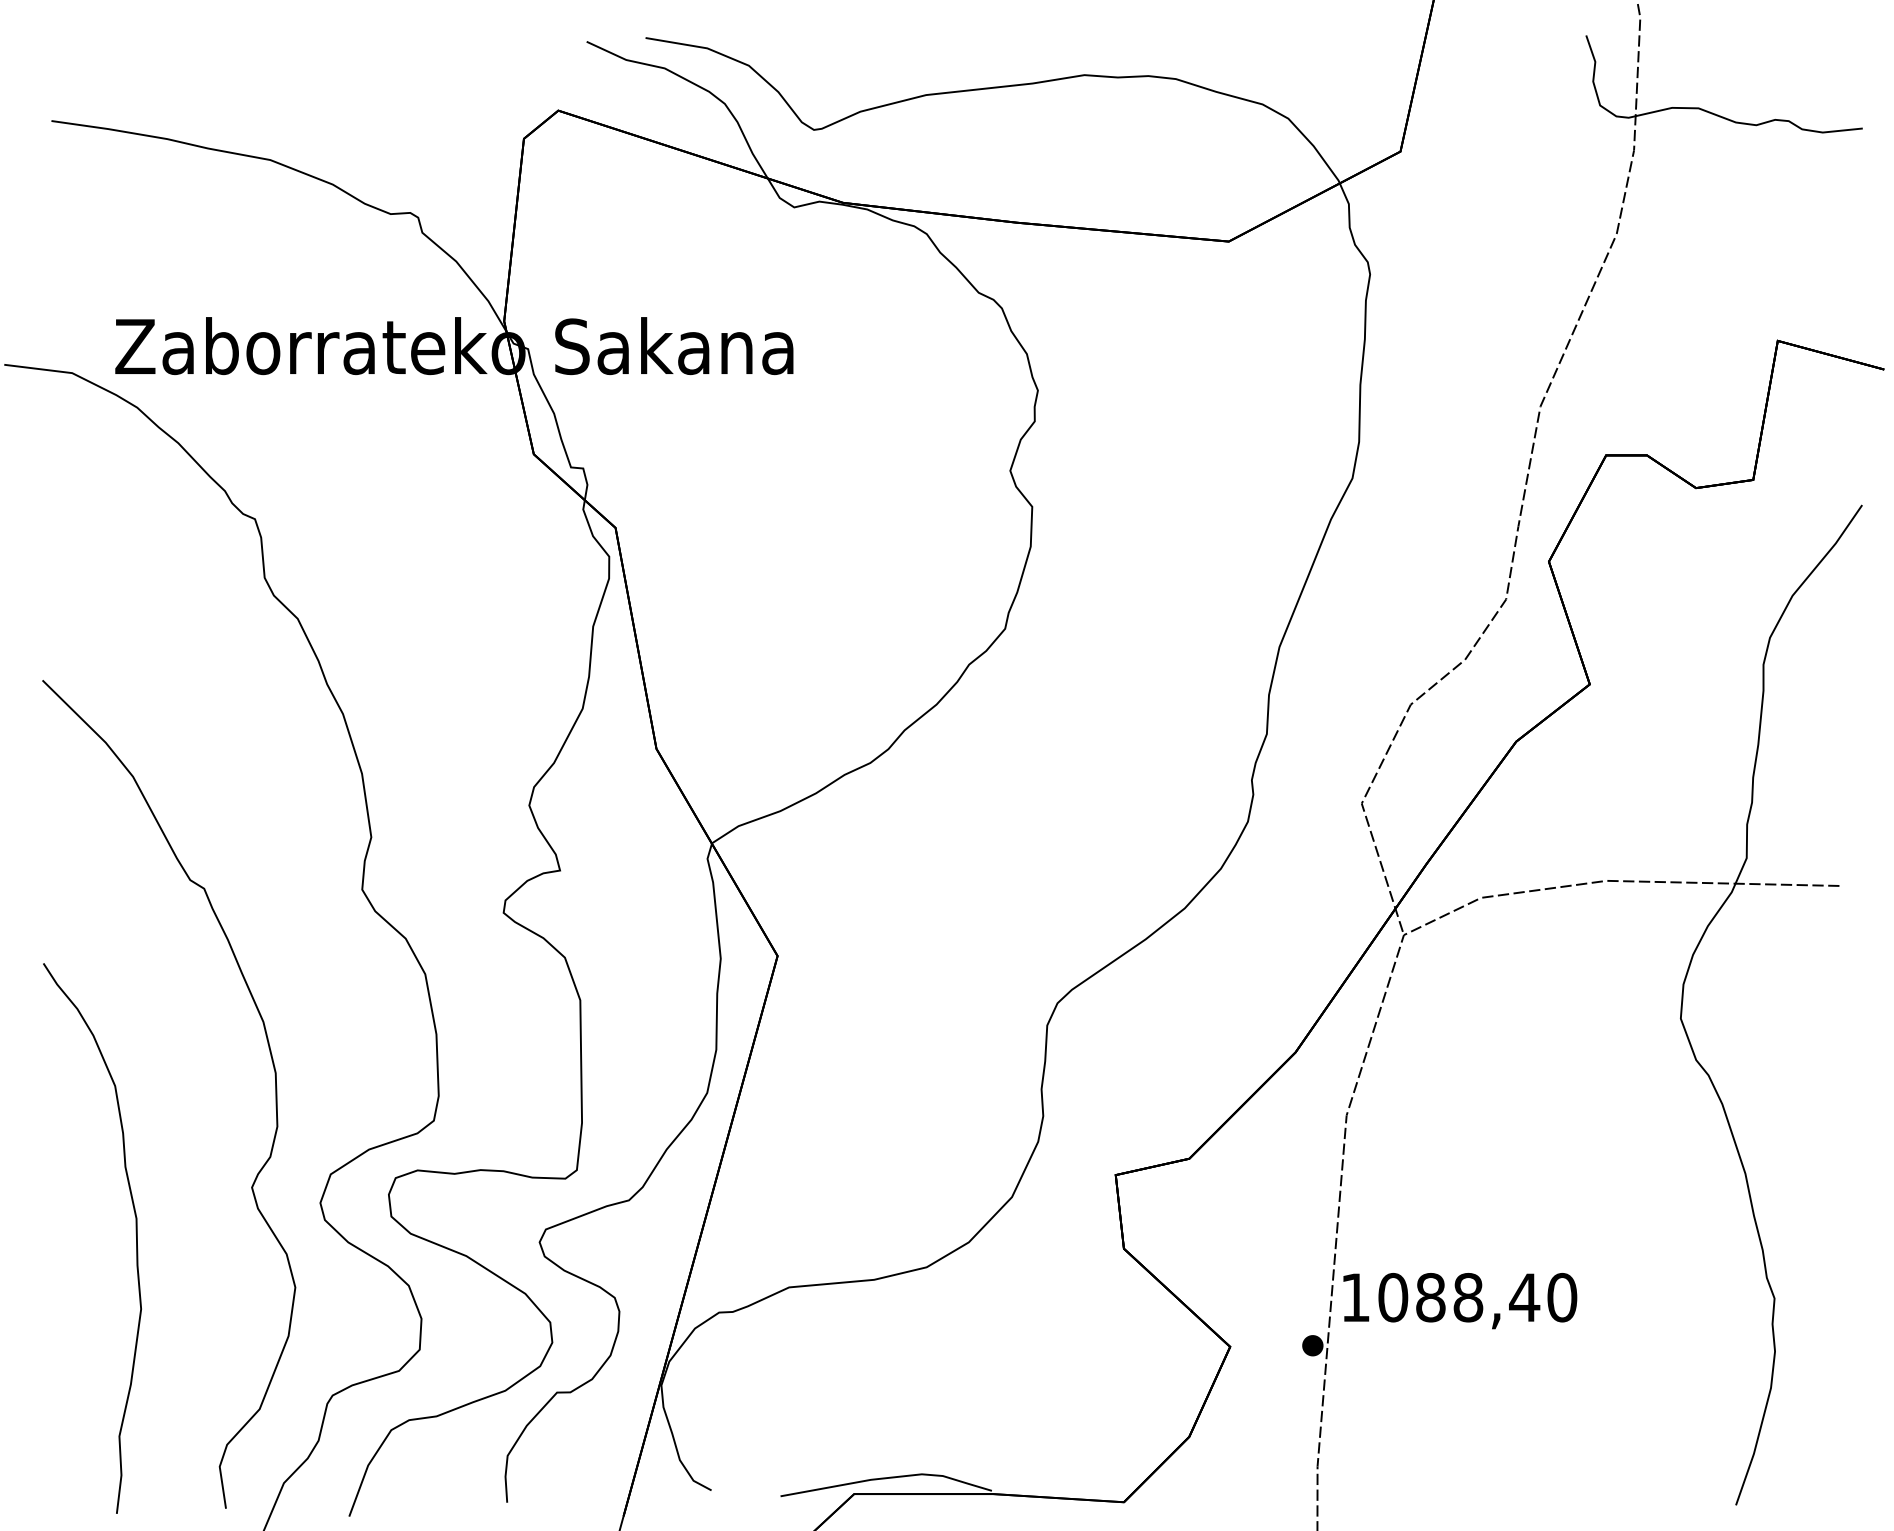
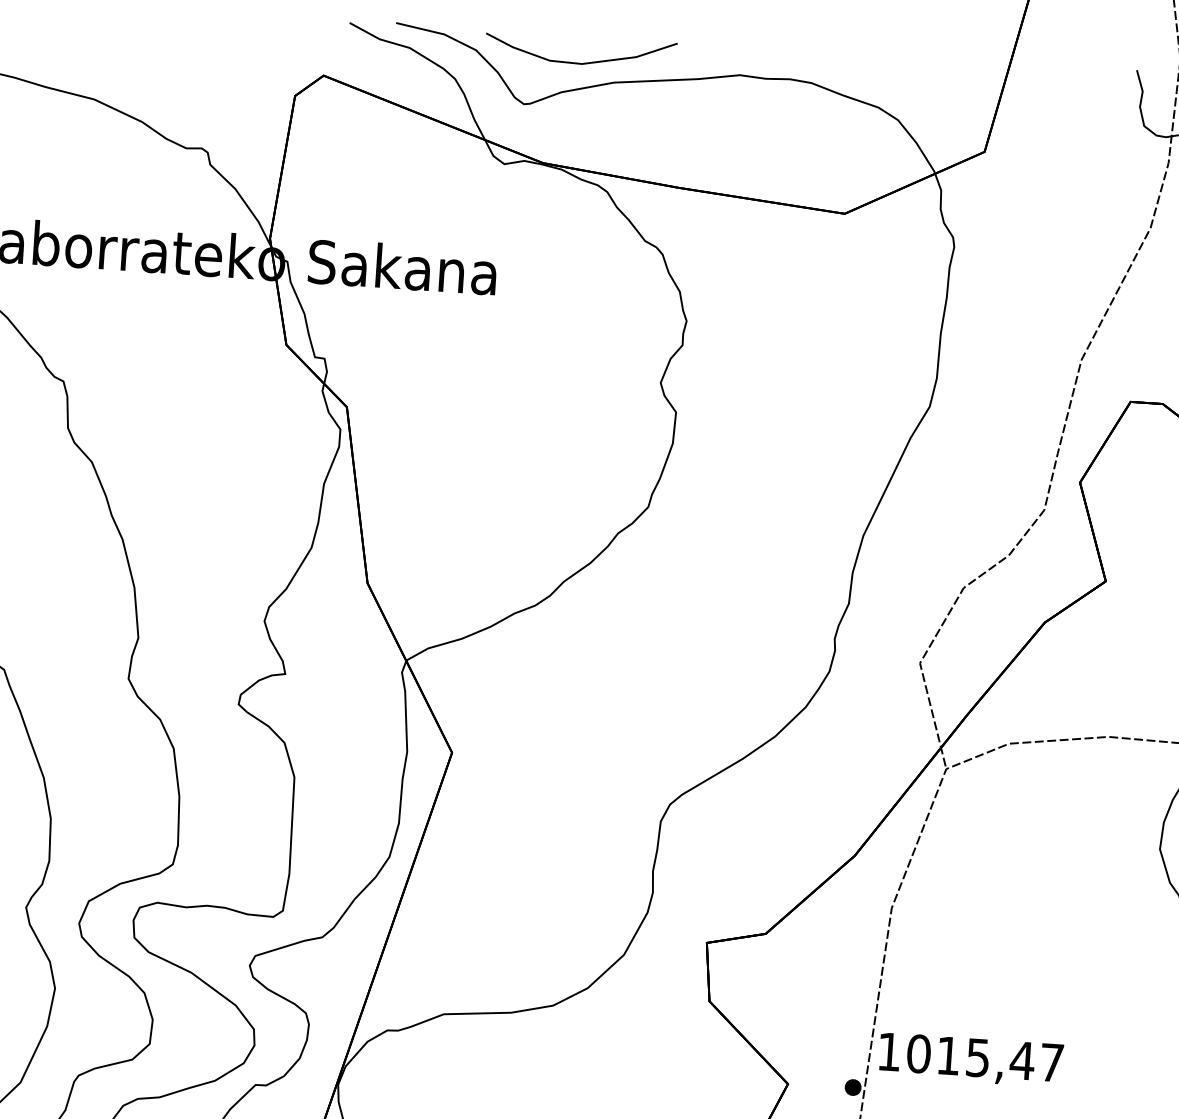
curve: (886, 72) -> (584, 62), added
text: (1496, 1297) -> (1000, 1059), 1088,40 -> 1015,47

